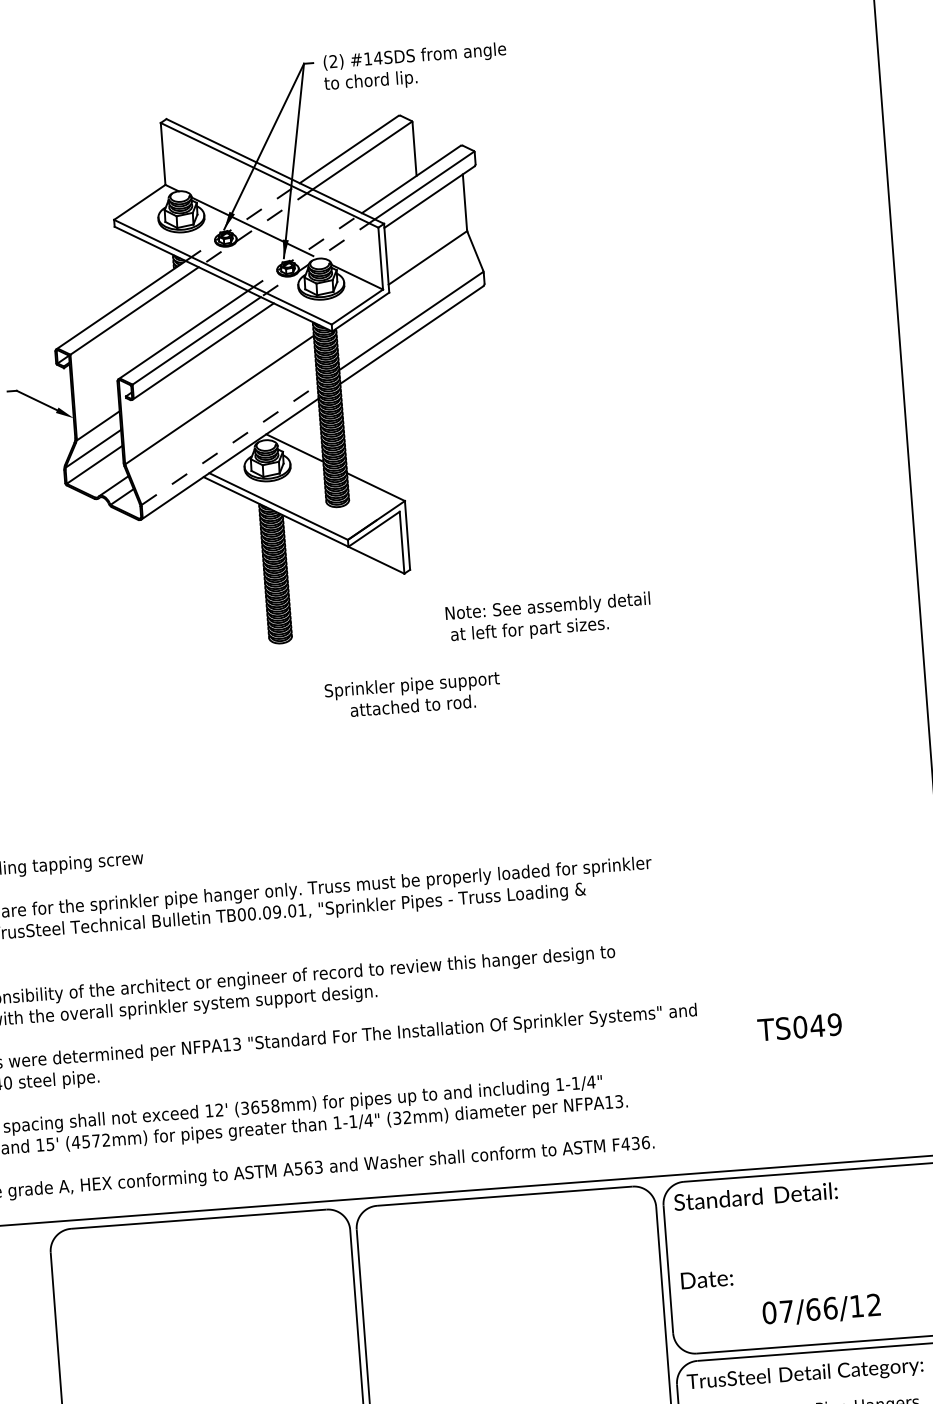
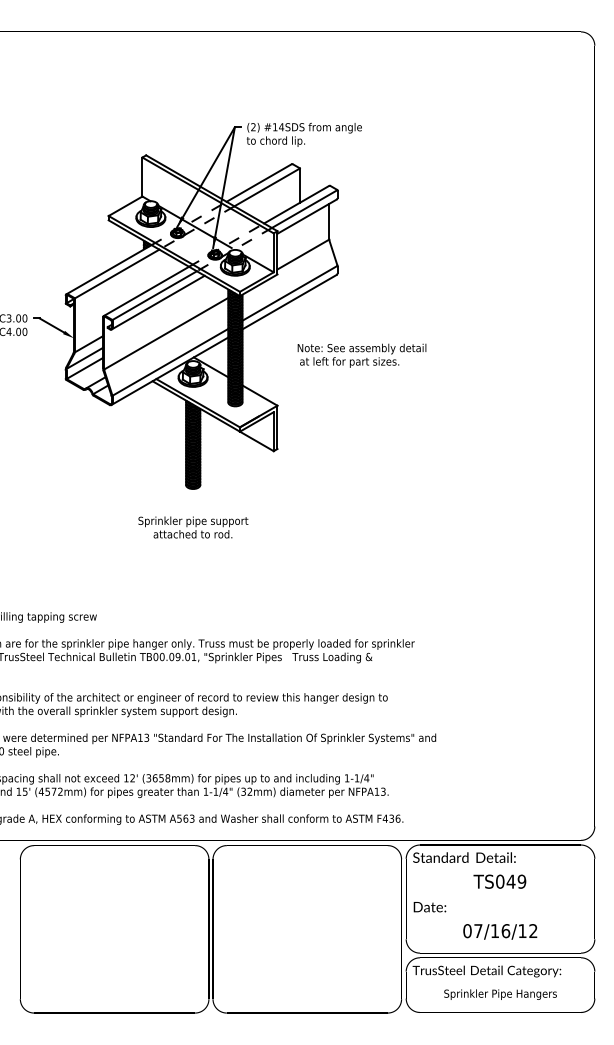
line: (231, 443) -> (171, 361), dashed -> solid
text: (547, 617) -> (361, 355), moved
text: (413, 694) -> (193, 527), moved
text: (799, 1026) -> (499, 881), moved
text: (812, 1310) -> (494, 931), 07/66/12 -> 07/16/12

